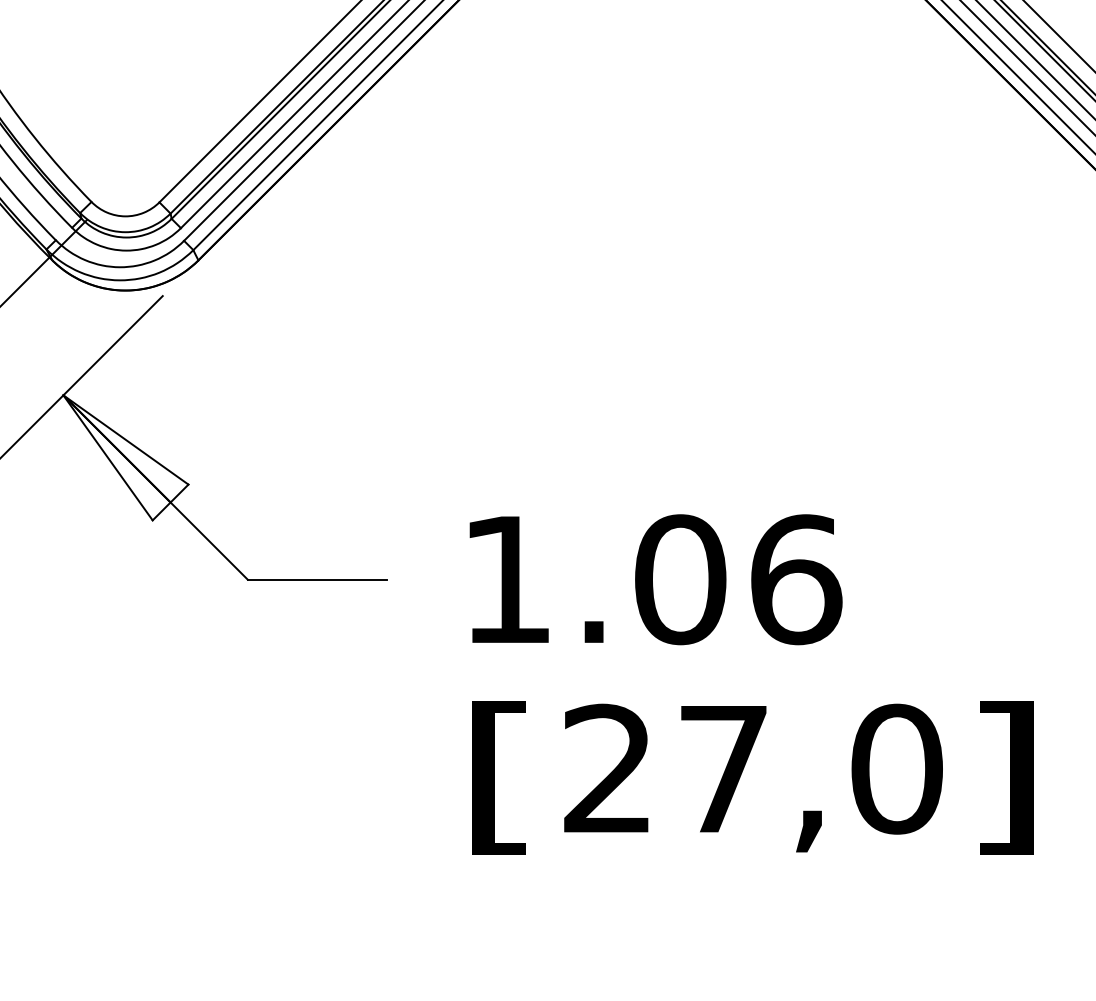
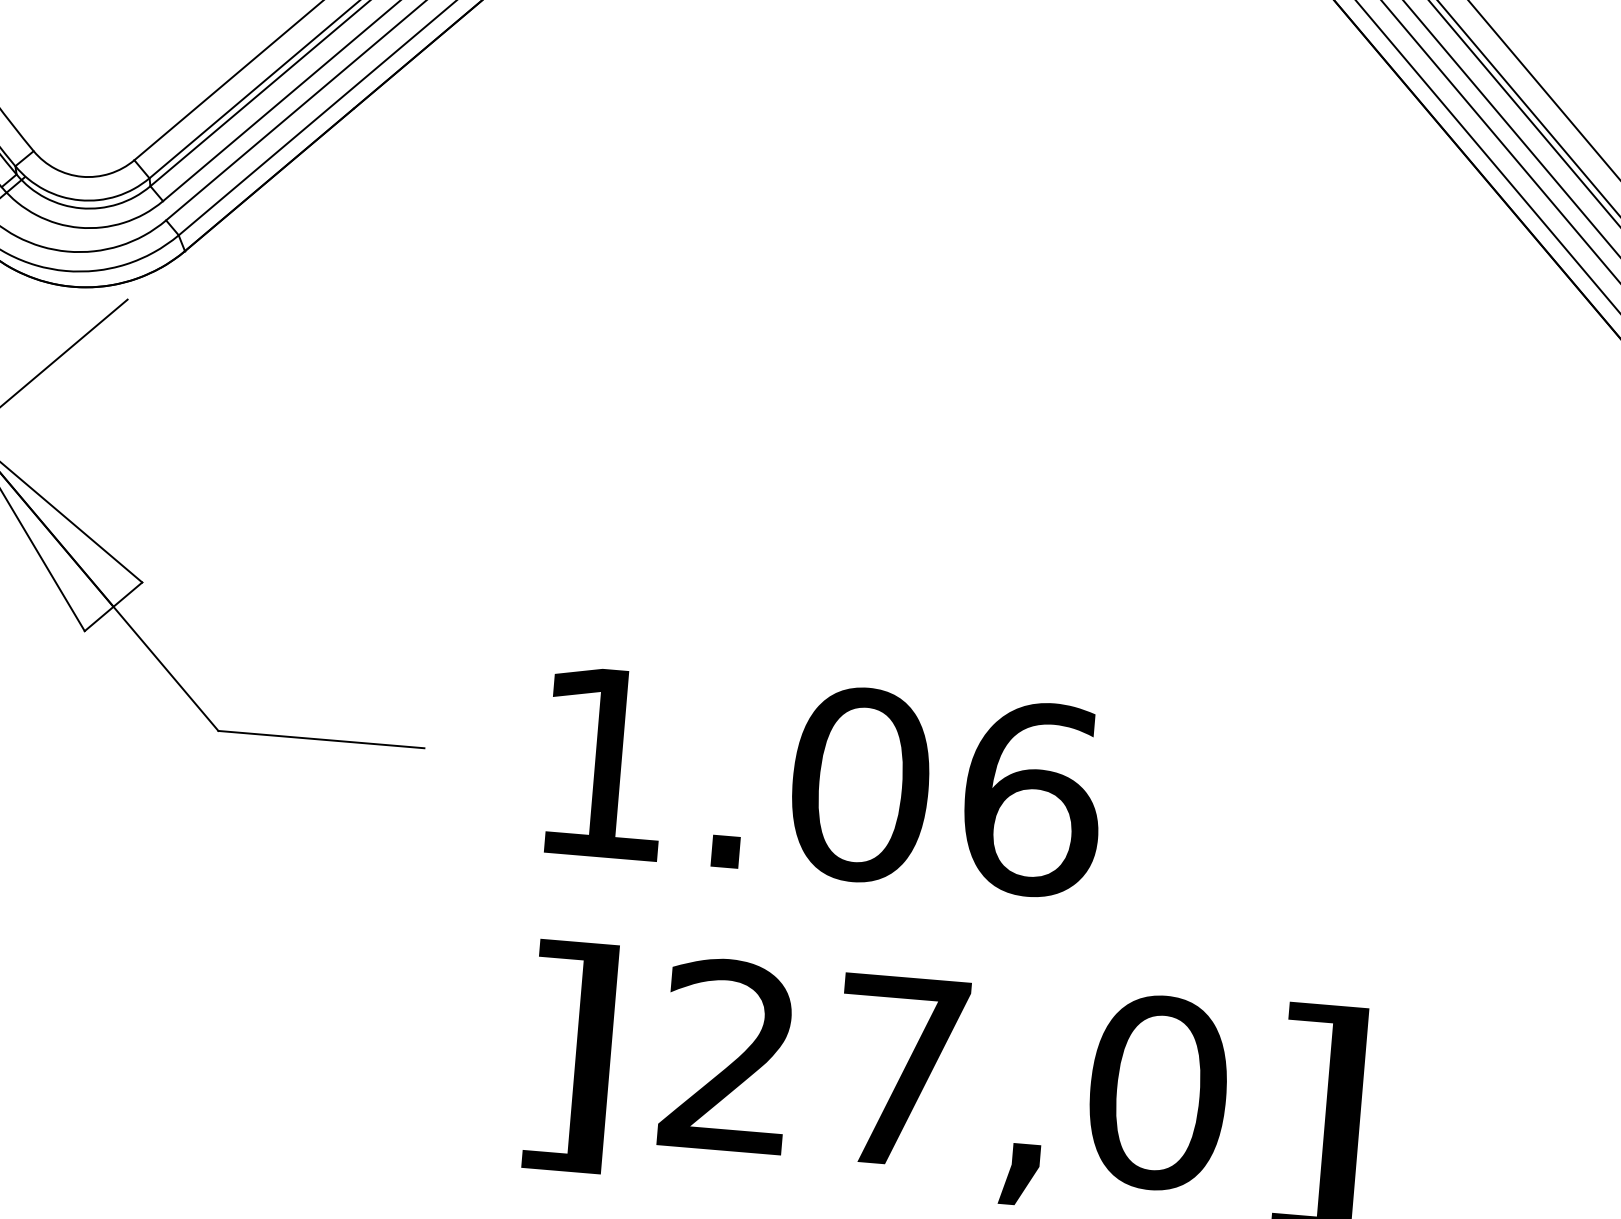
text: (500, 777) -> (568, 1055), [ -> ]

